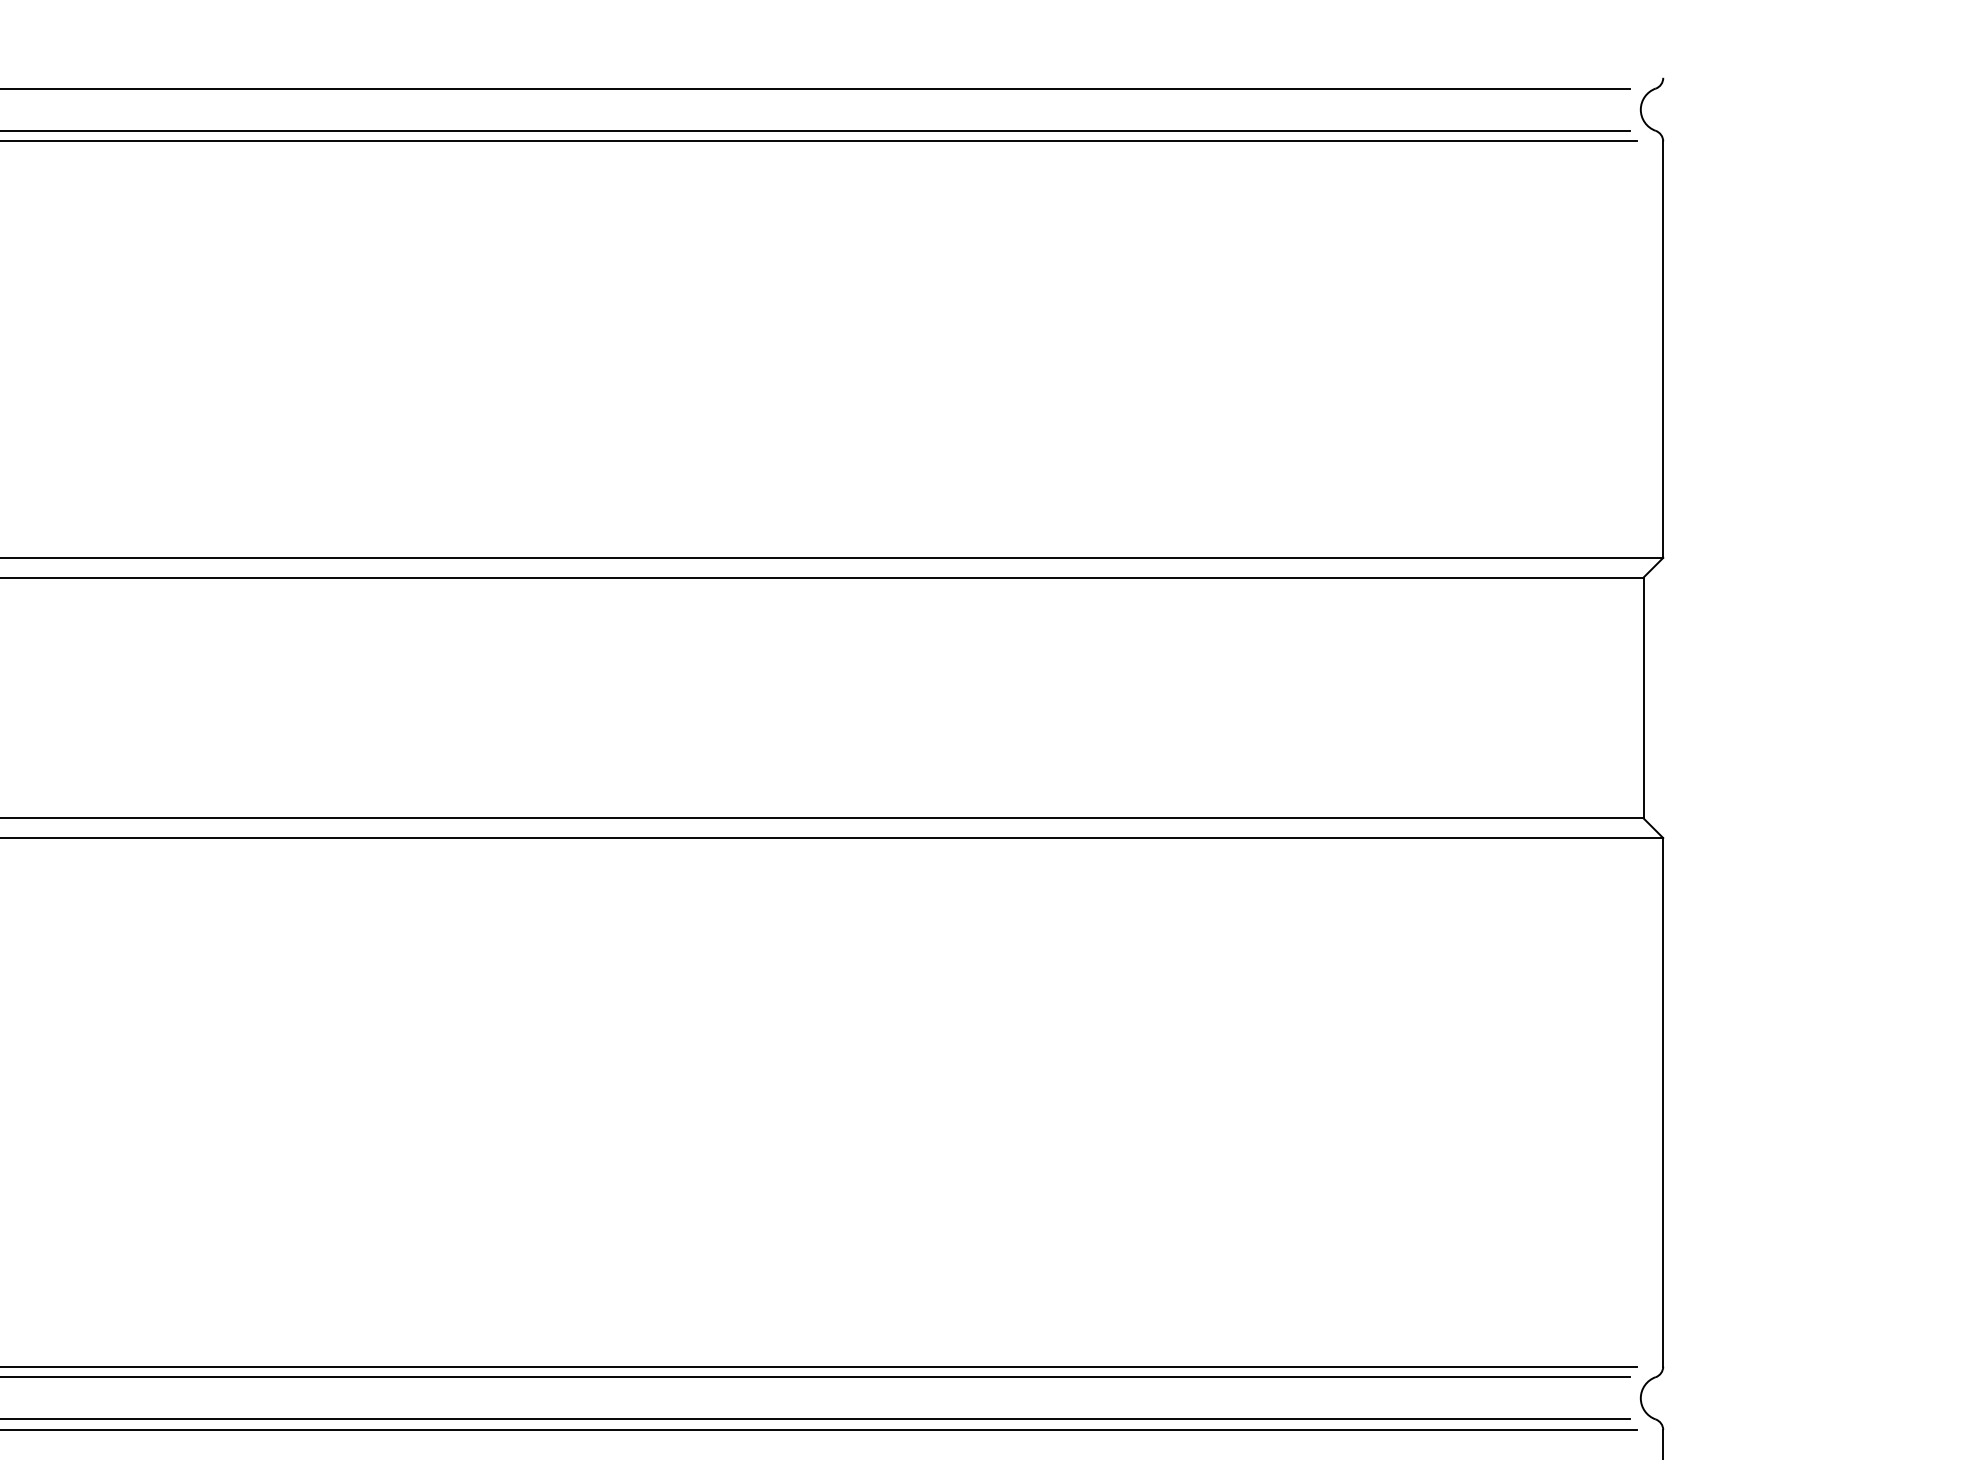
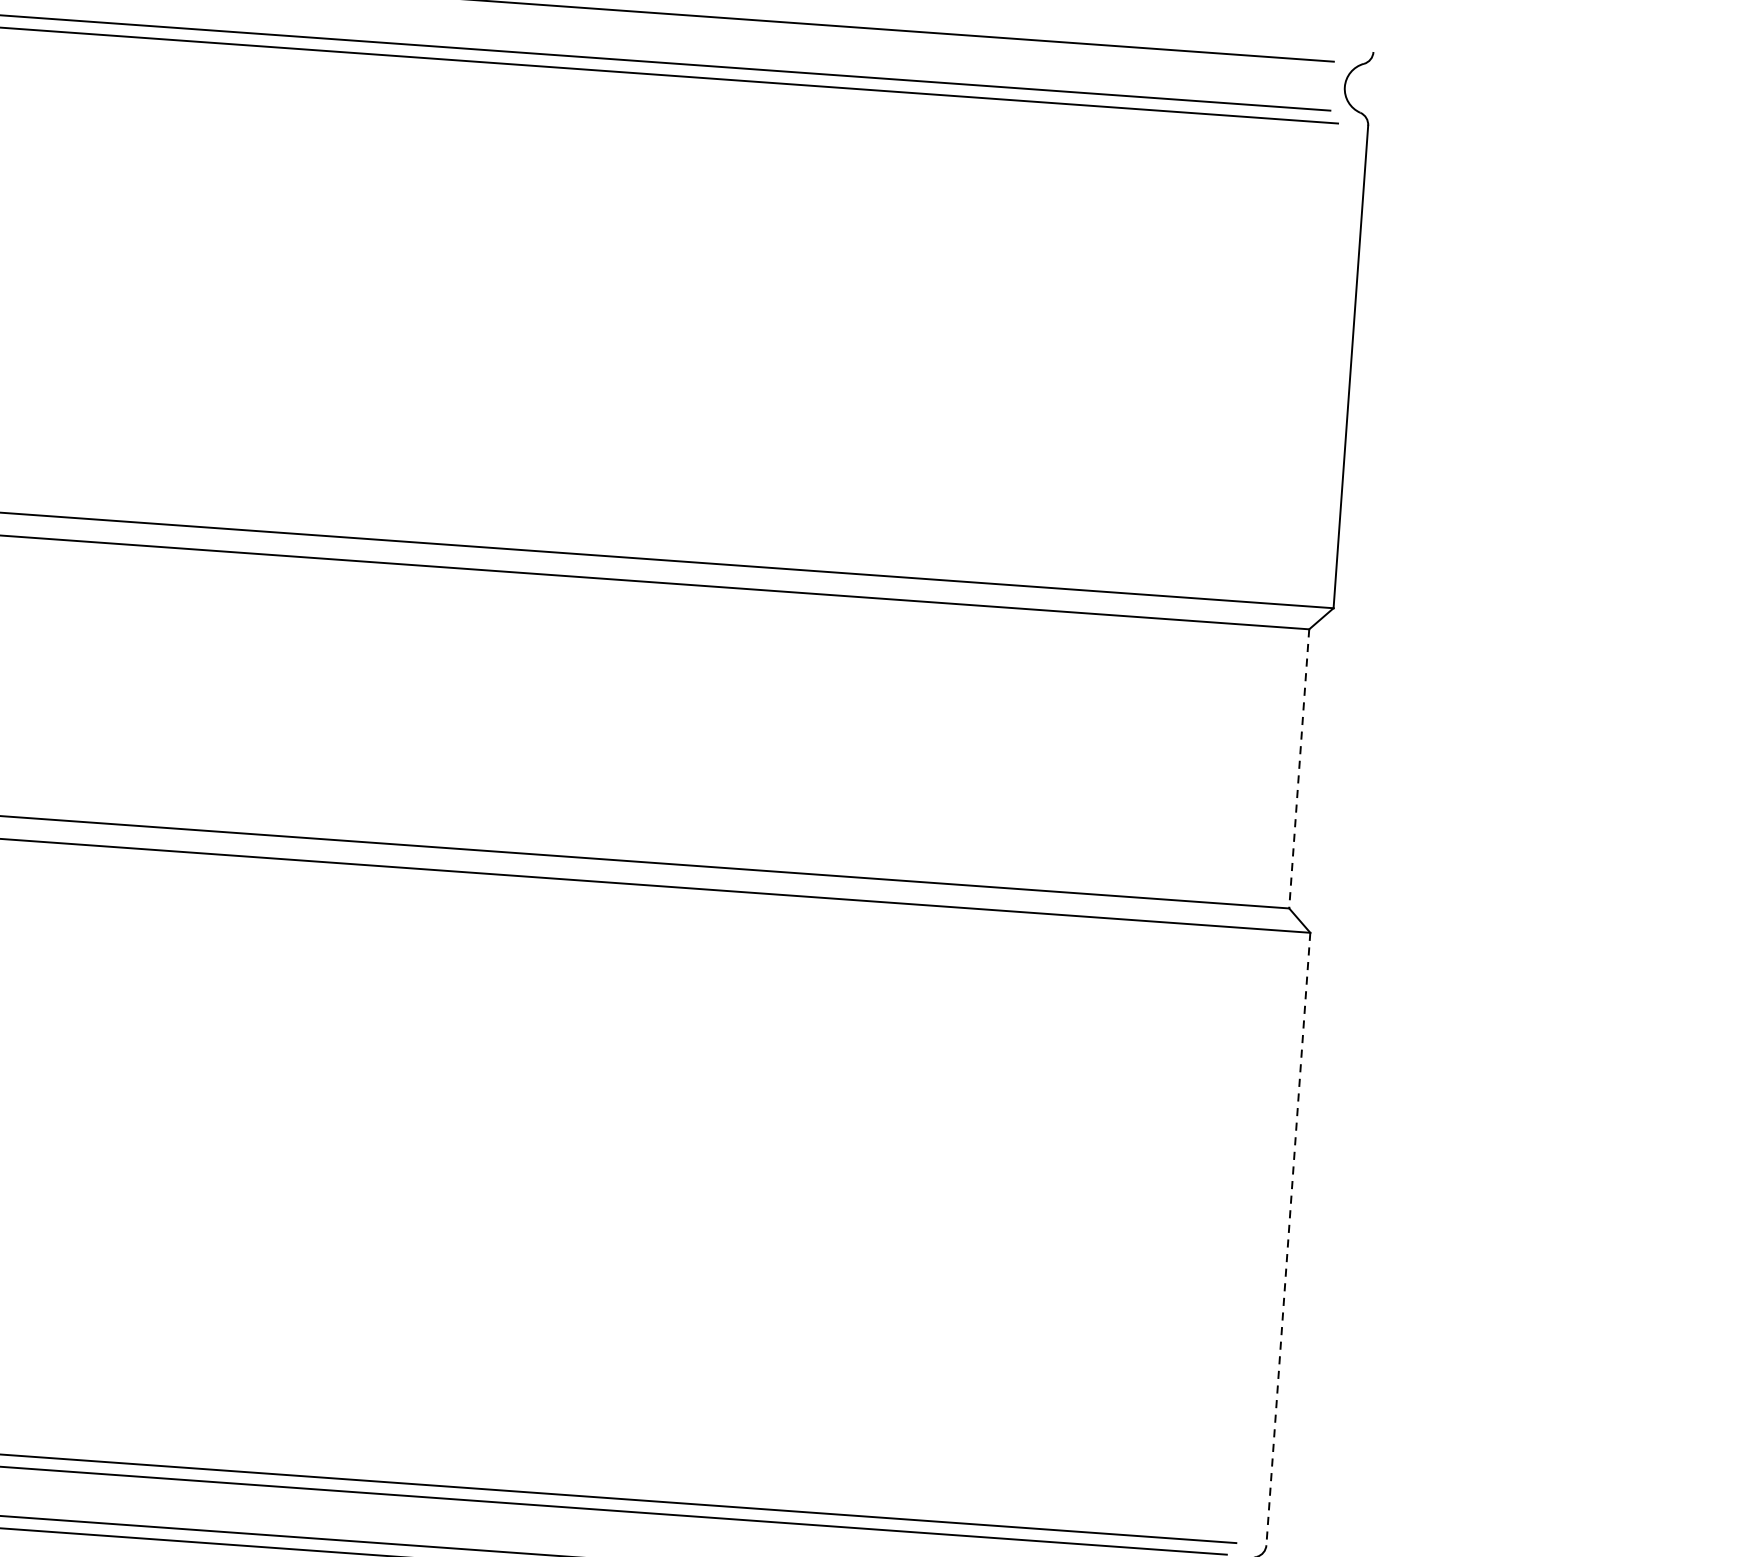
line: (1643, 698) -> (1299, 769), solid -> dashed
line: (1663, 1102) -> (1288, 1239), solid -> dashed

